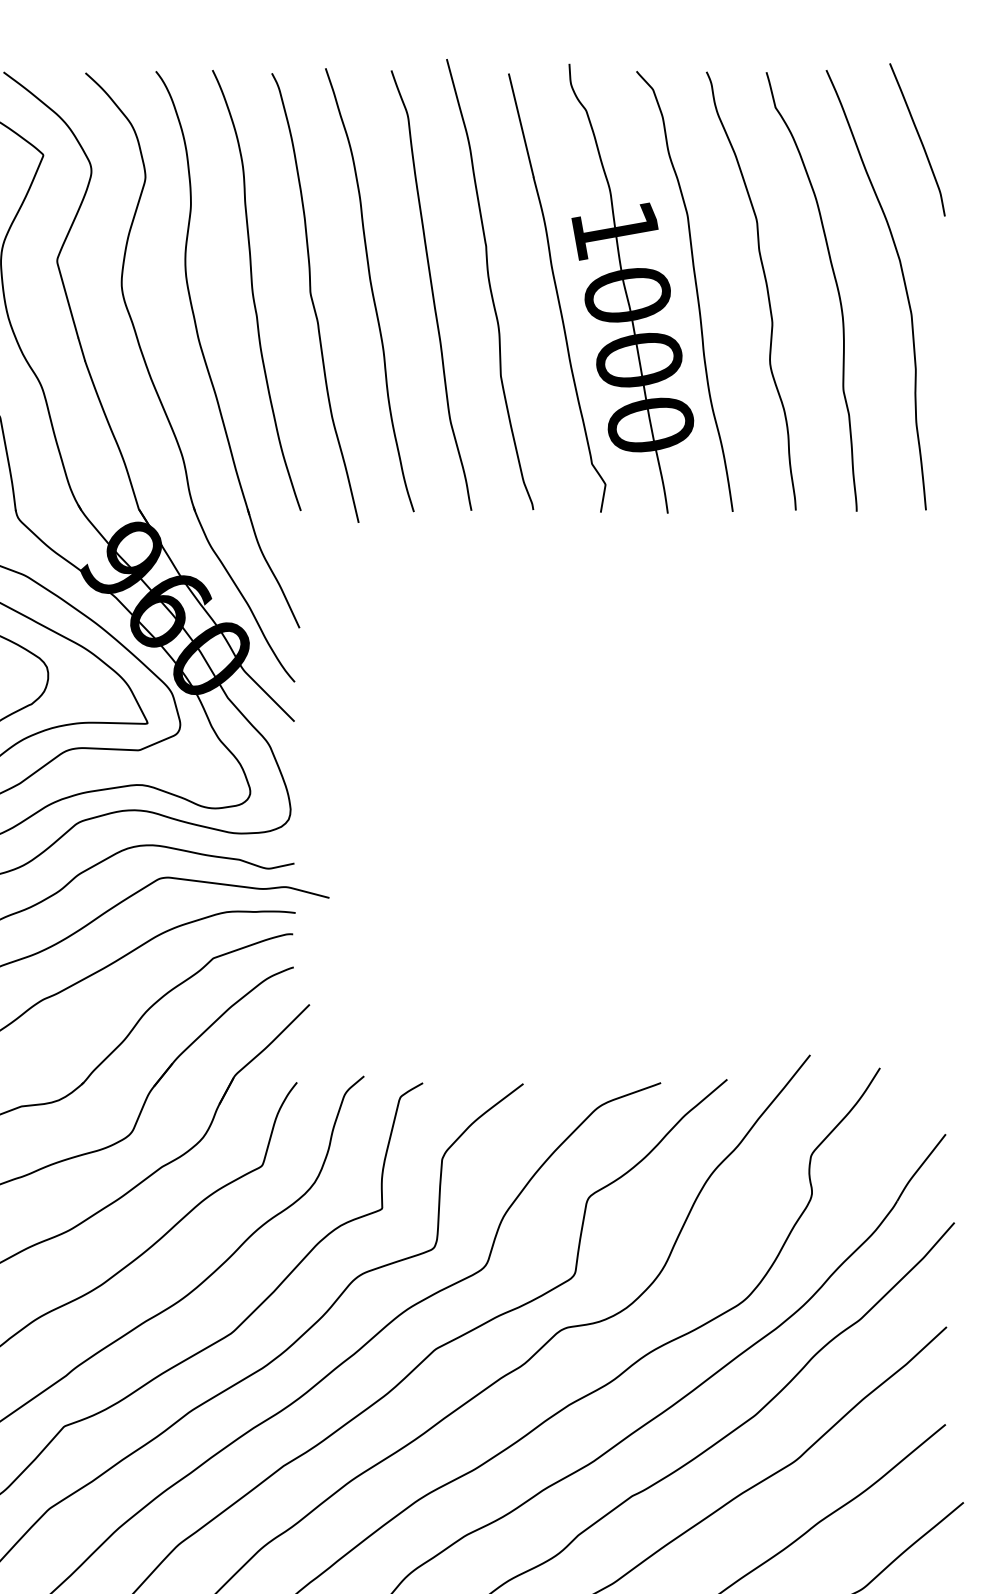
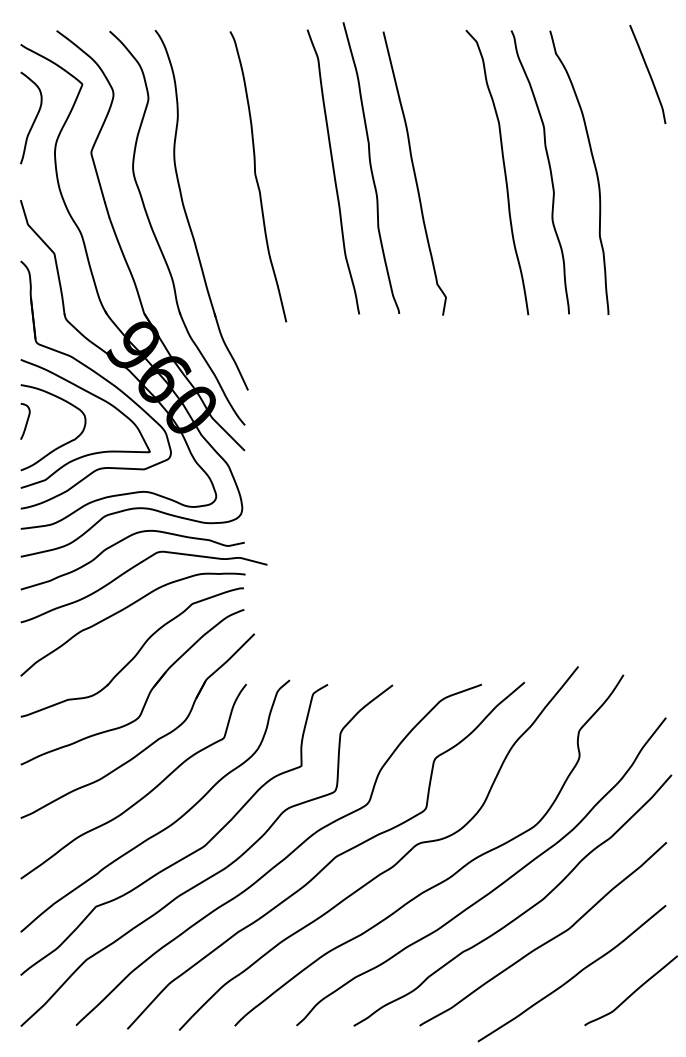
curve: (903, 283) -> (638, 167), removed
curve: (369, 288) -> (293, 170), removed
part: (631, 288) -> (462, 170), removed
curve: (253, 289) -> (218, 171), removed

